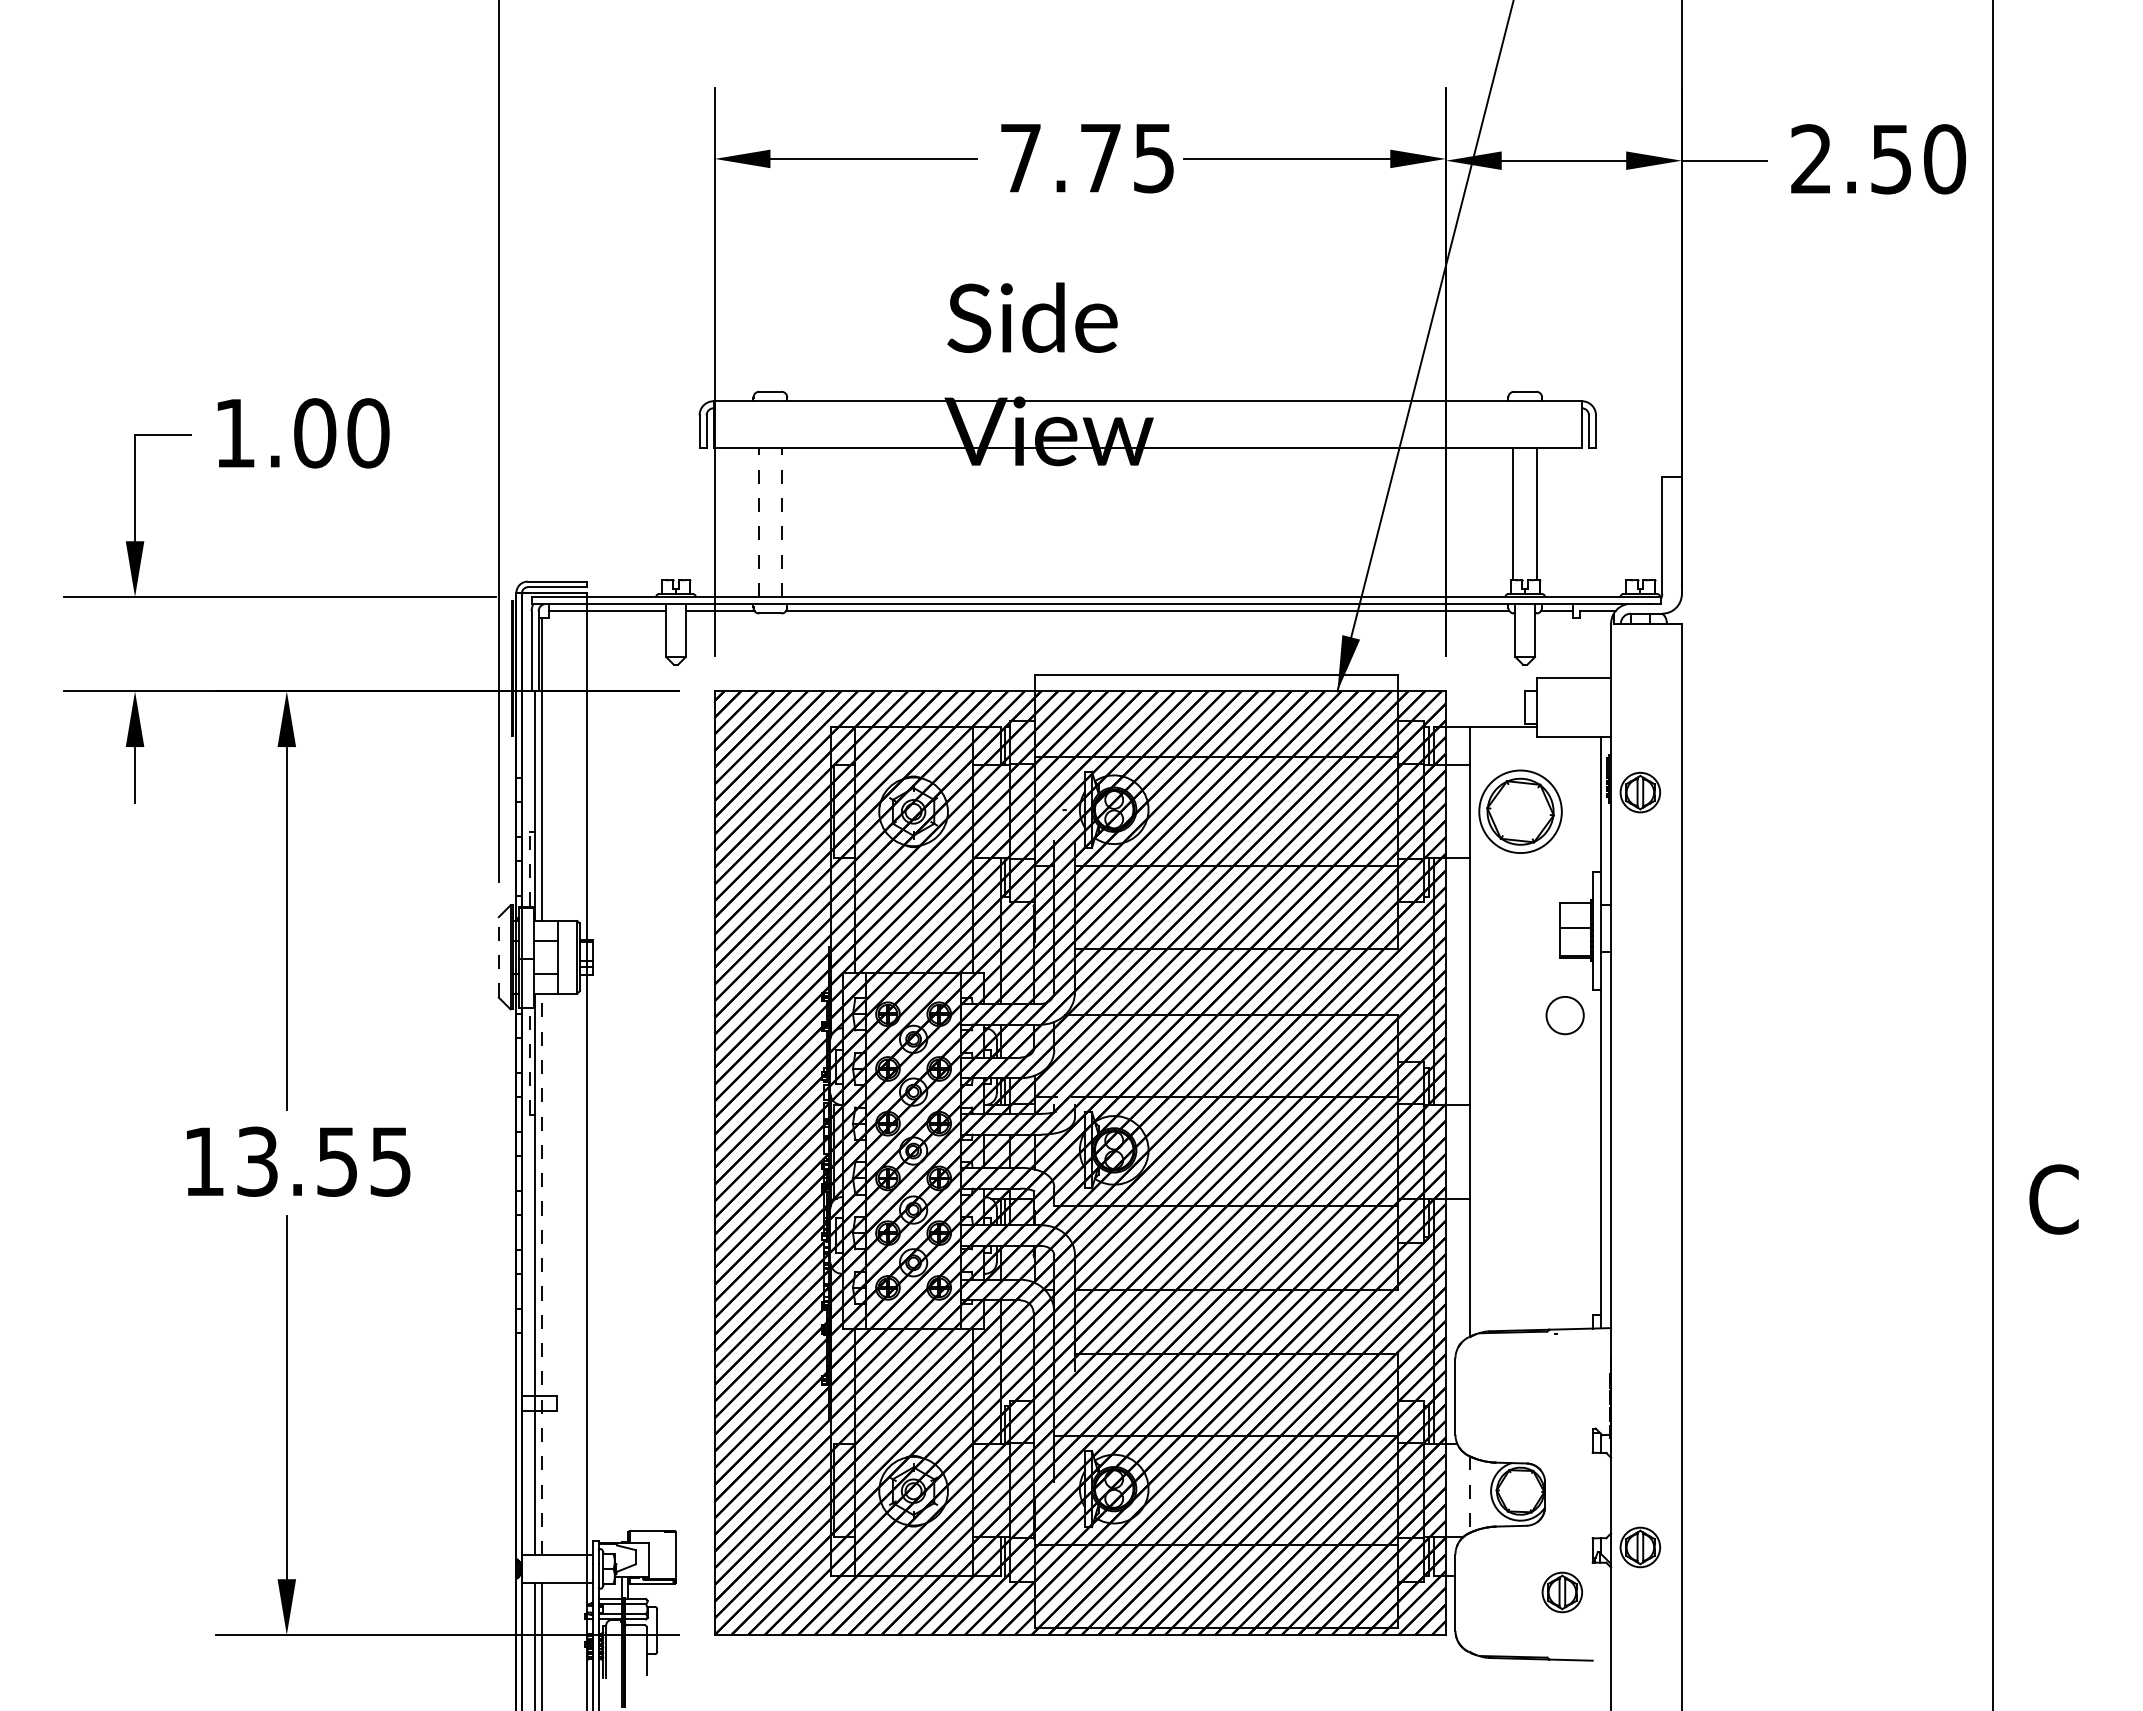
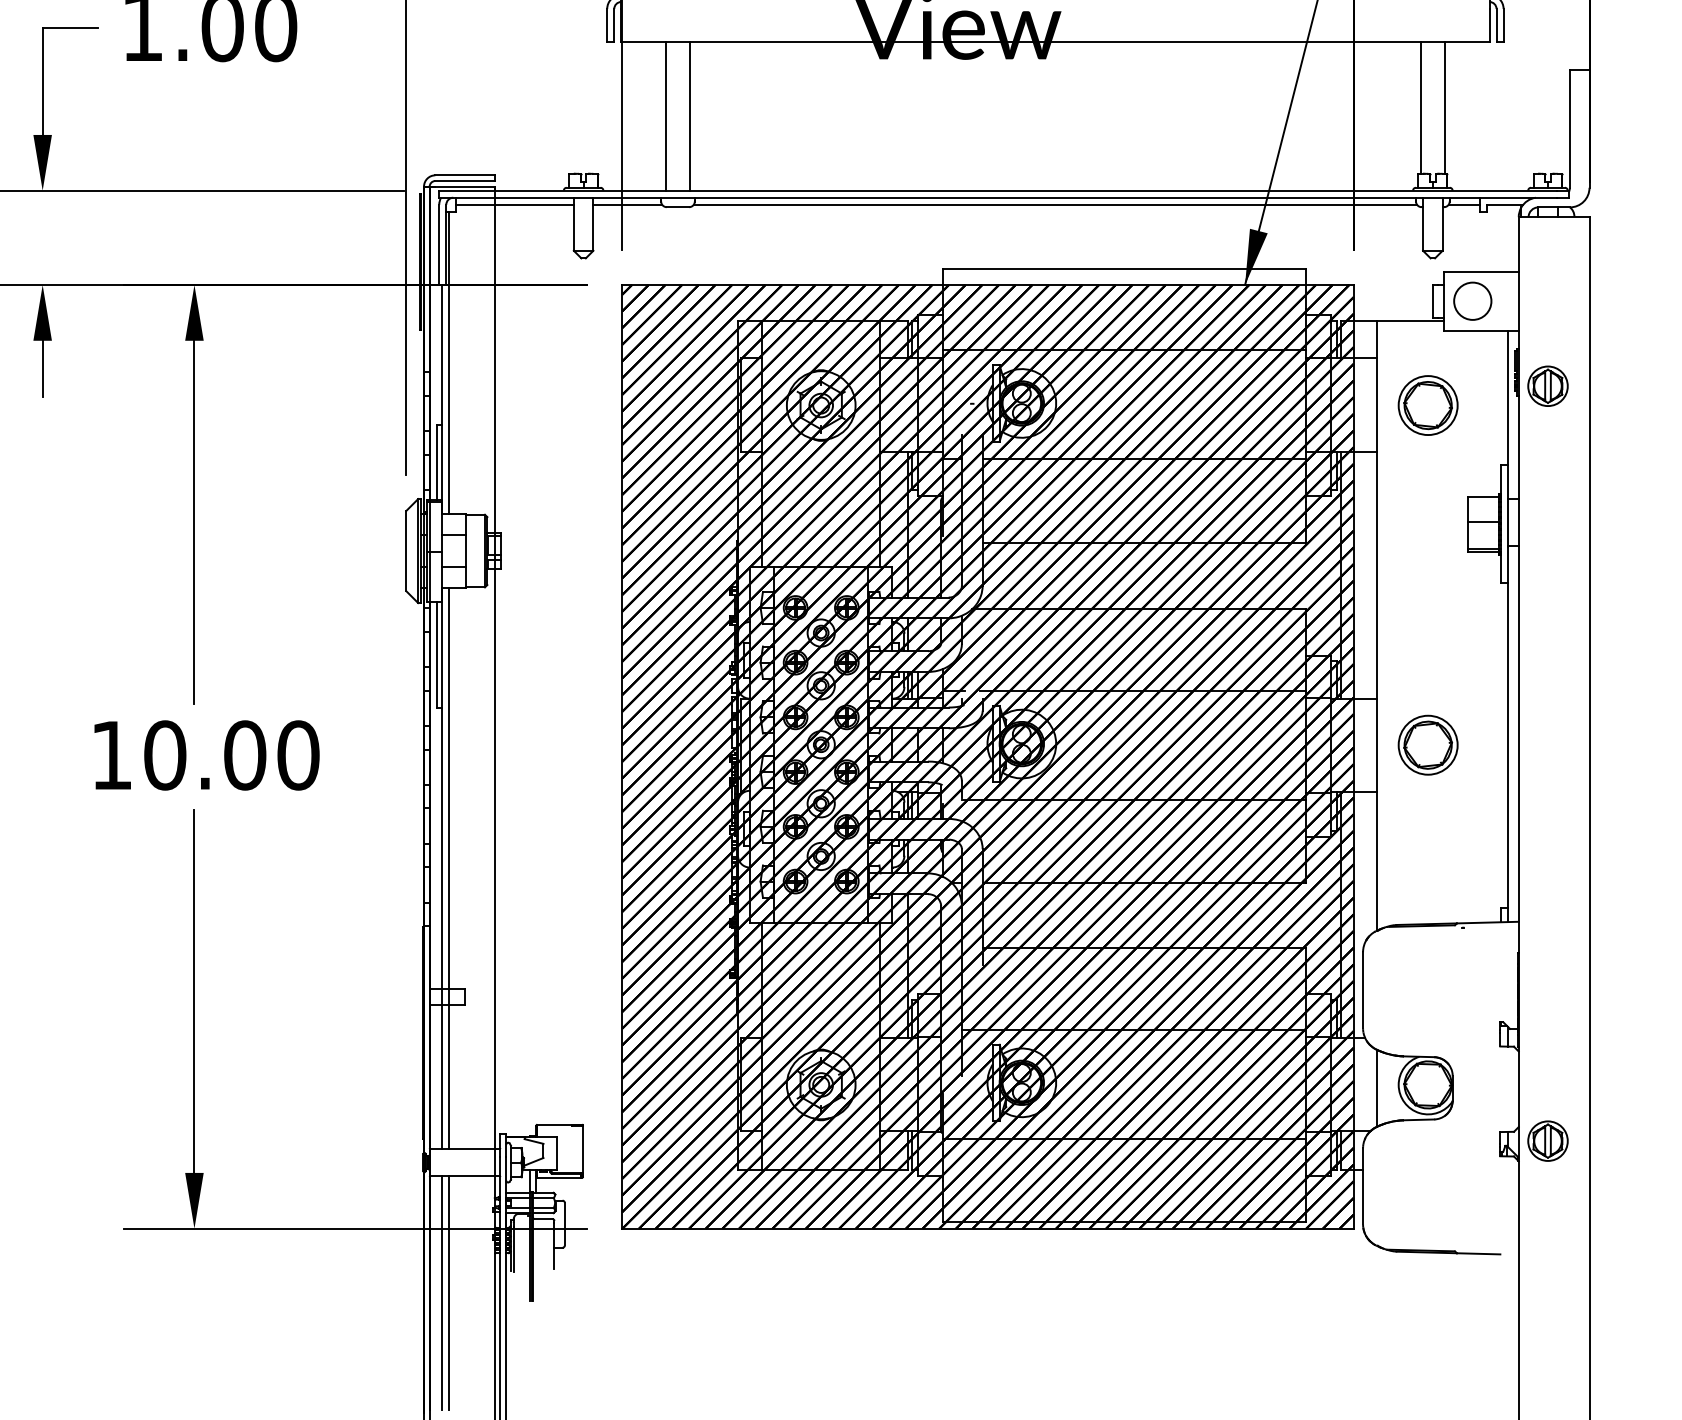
line: (758, 522) -> (666, 116), dashed -> solid
line: (782, 522) -> (690, 116), dashed -> solid
part: (1520, 811) -> (1428, 405), size x0.71
line: (529, 869) -> (437, 463), dashed -> solid
line: (498, 956) -> (406, 550), dashed -> solid
circle: (1564, 1015) -> (1472, 301), moved
line: (529, 1060) -> (437, 654), dashed -> solid
part: (1520, 1151) -> (1428, 745), added
text: (324, 1161) -> (232, 755), 13.55 -> 10.00
line: (541, 1274) -> (449, 868), dashed -> solid
line: (1469, 1495) -> (1377, 1089), dashed -> solid
part: (1561, 1592) -> (1469, 1186), removed

